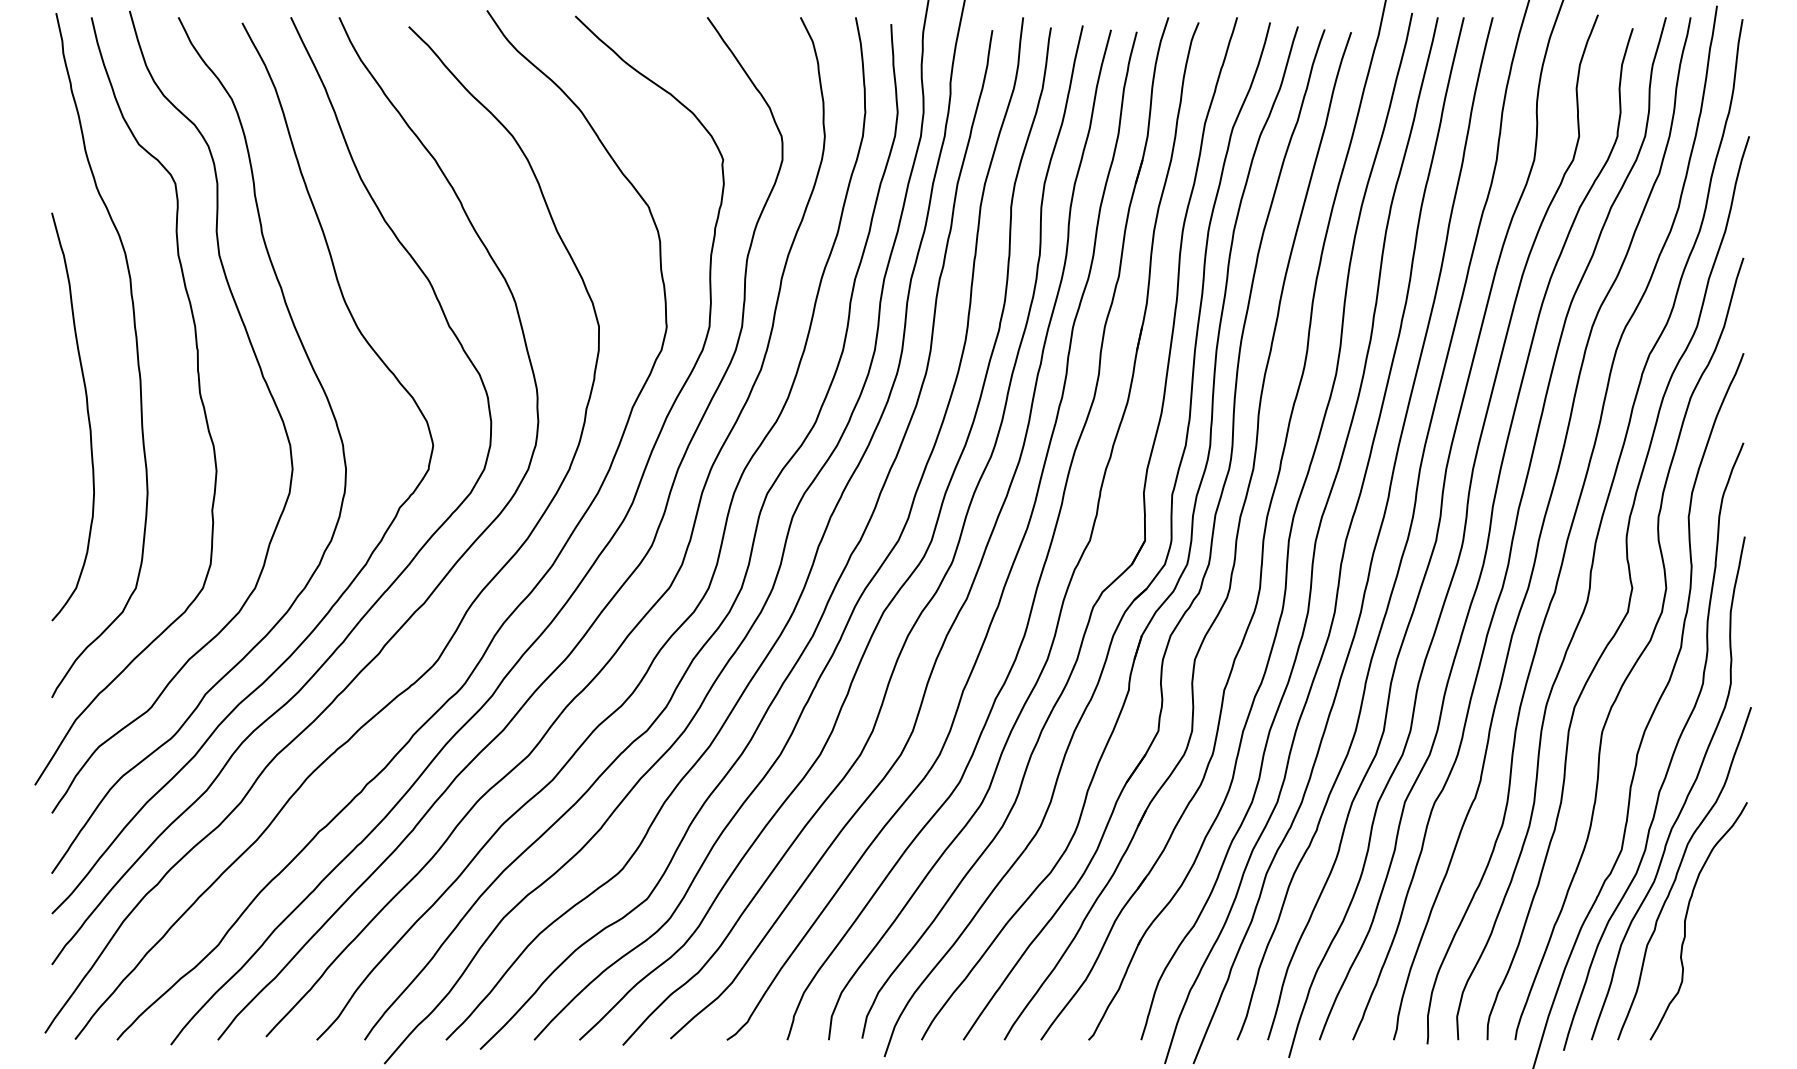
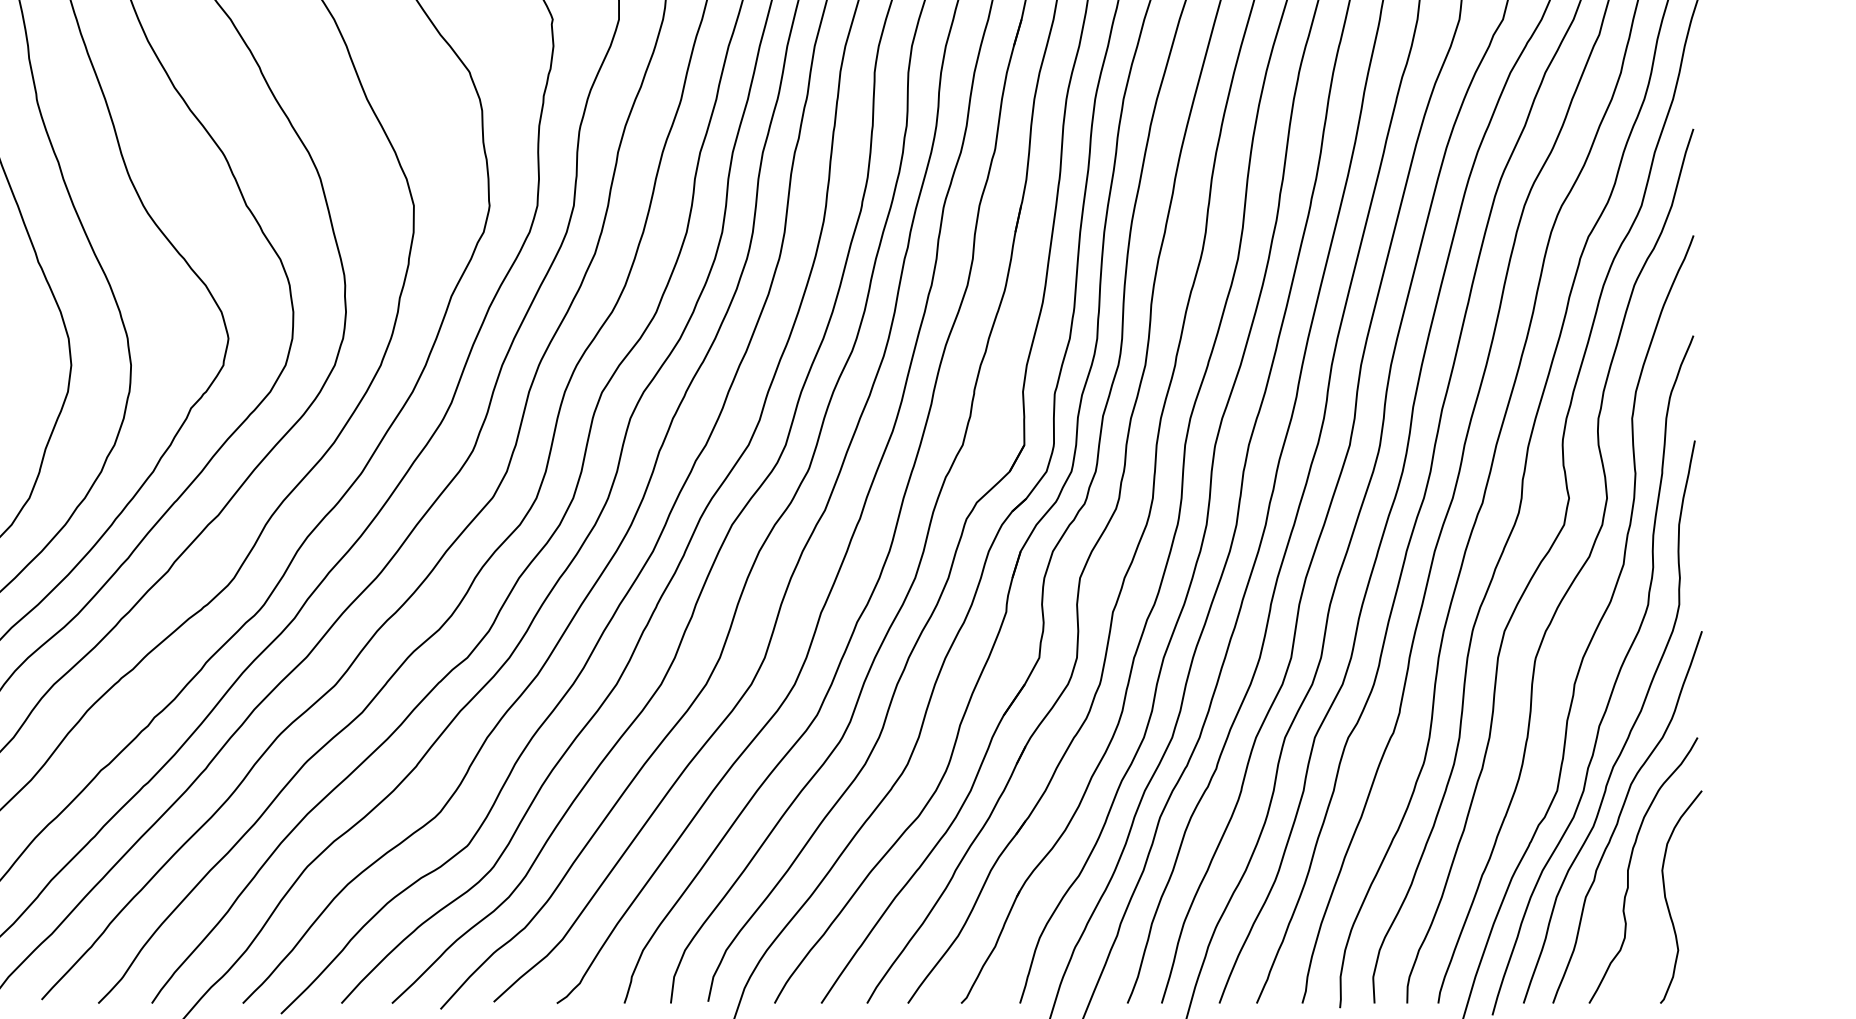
curve: (1720, 948) -> (1667, 901), added

